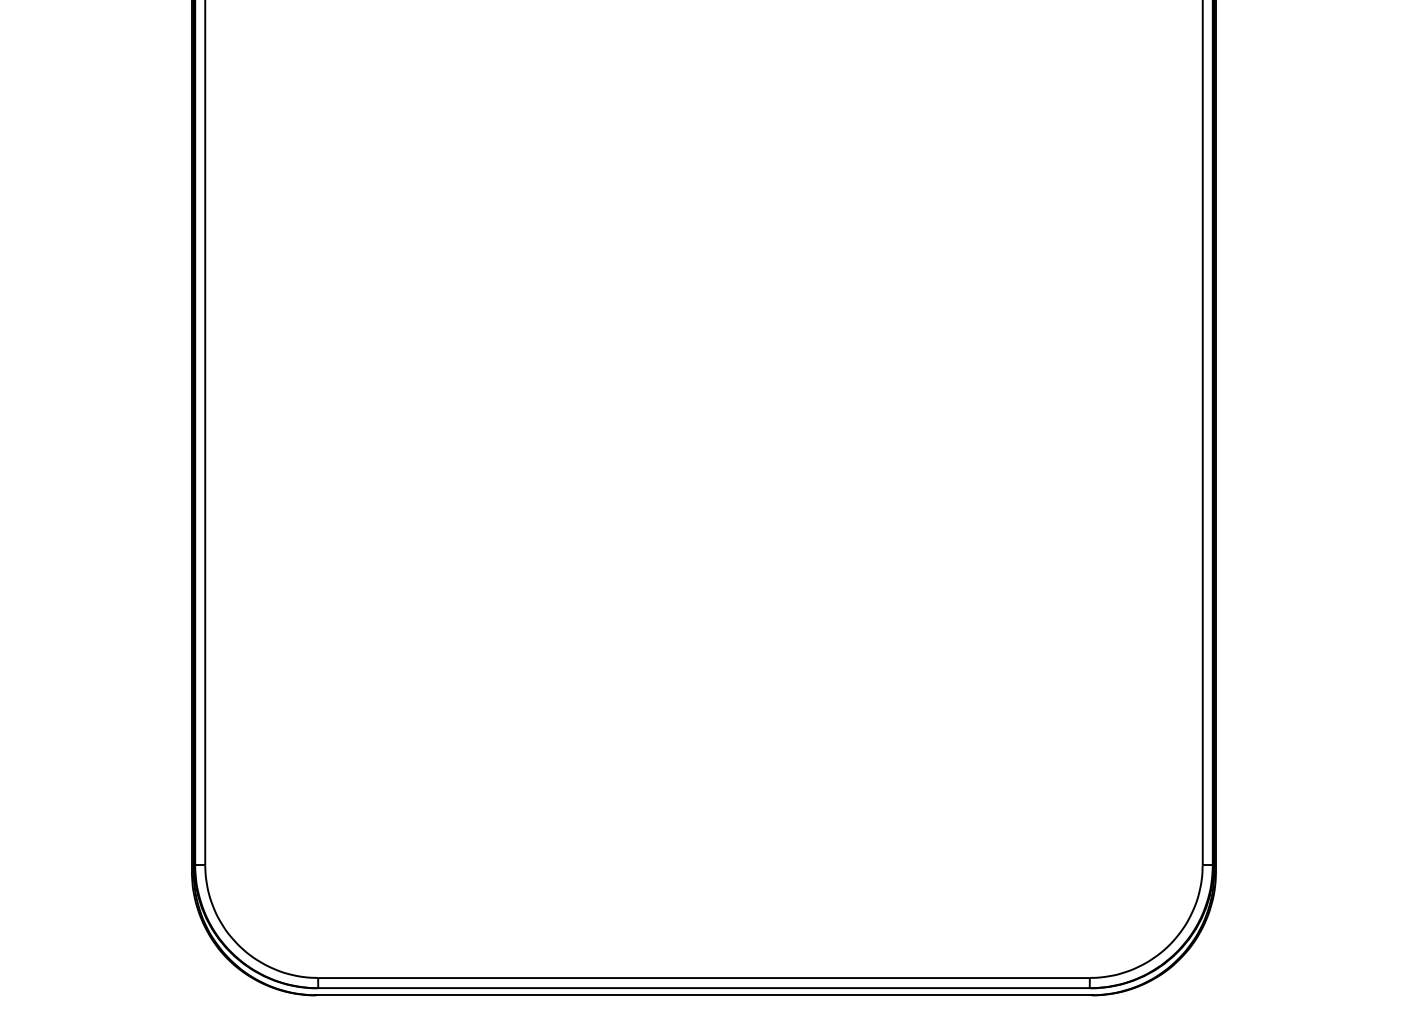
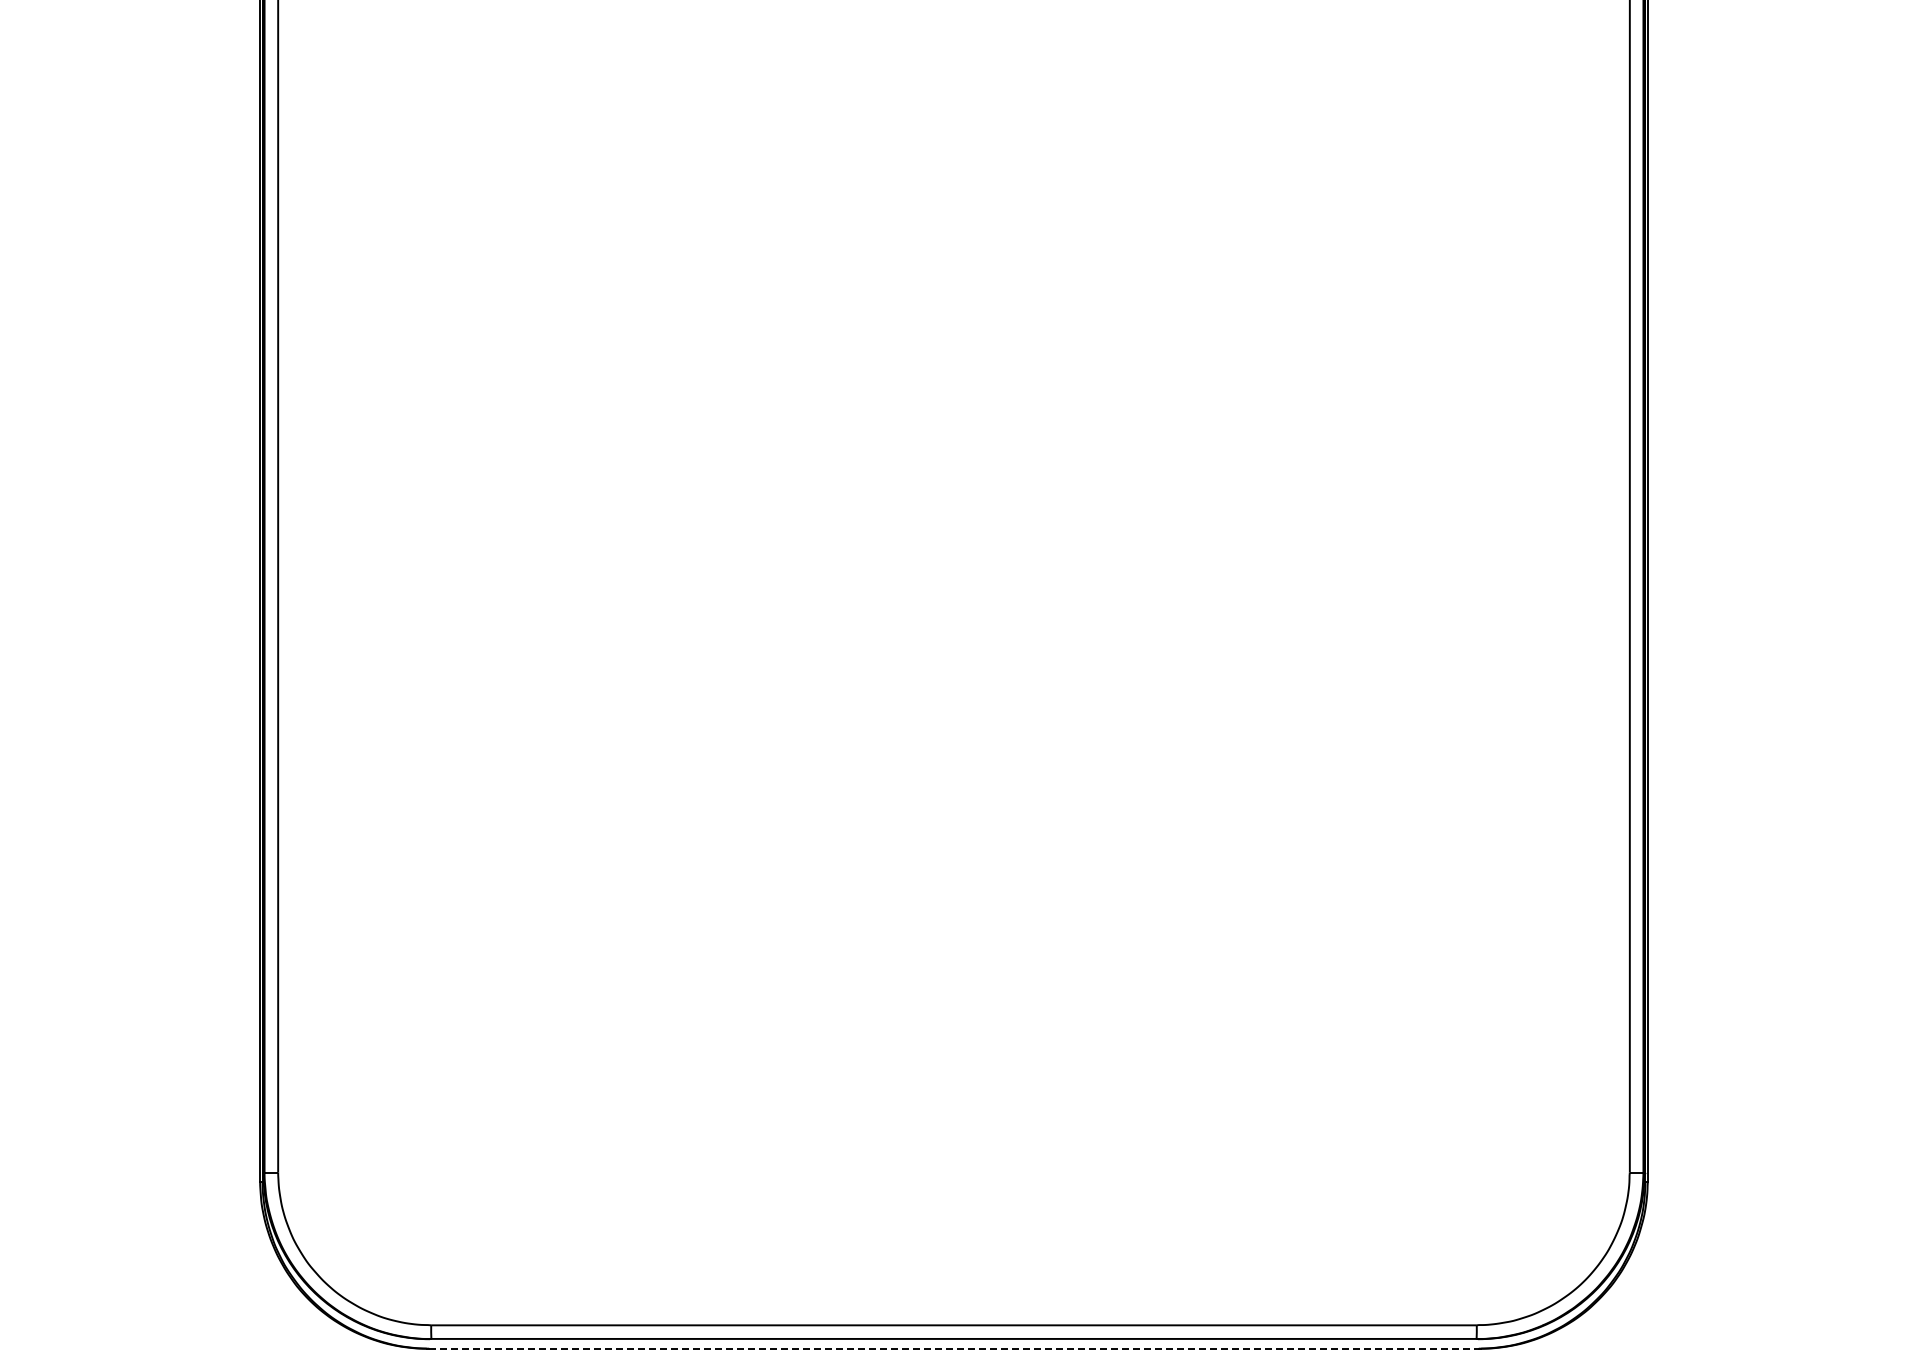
line: (704, 995) -> (954, 1348), solid -> dashed

